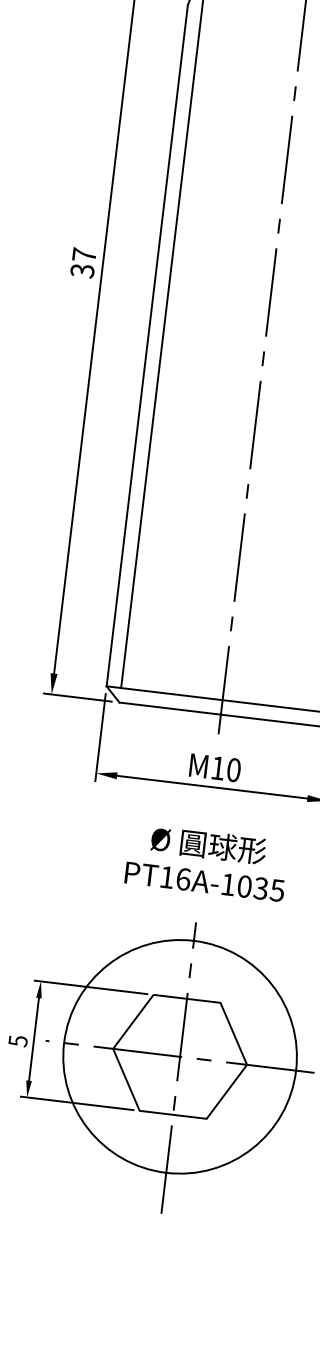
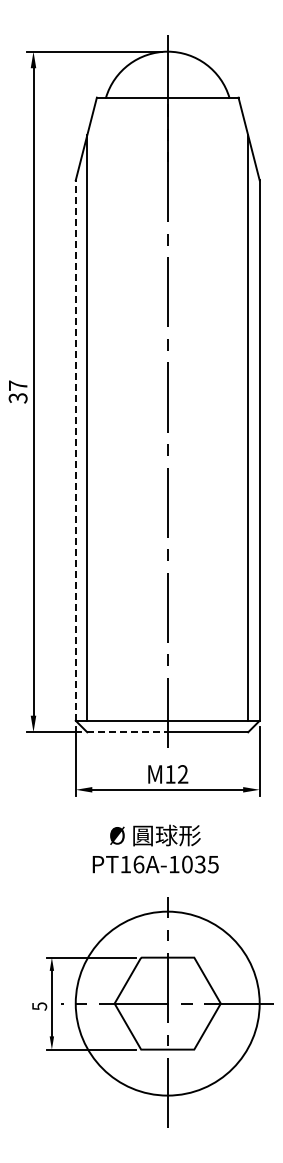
line: (146, 345) -> (75, 450), solid -> dashed
line: (170, 708) -> (127, 732), solid -> dashed
text: (234, 770) -> (183, 774), 10 -> 12
text: (206, 861) -> (155, 848), moved

